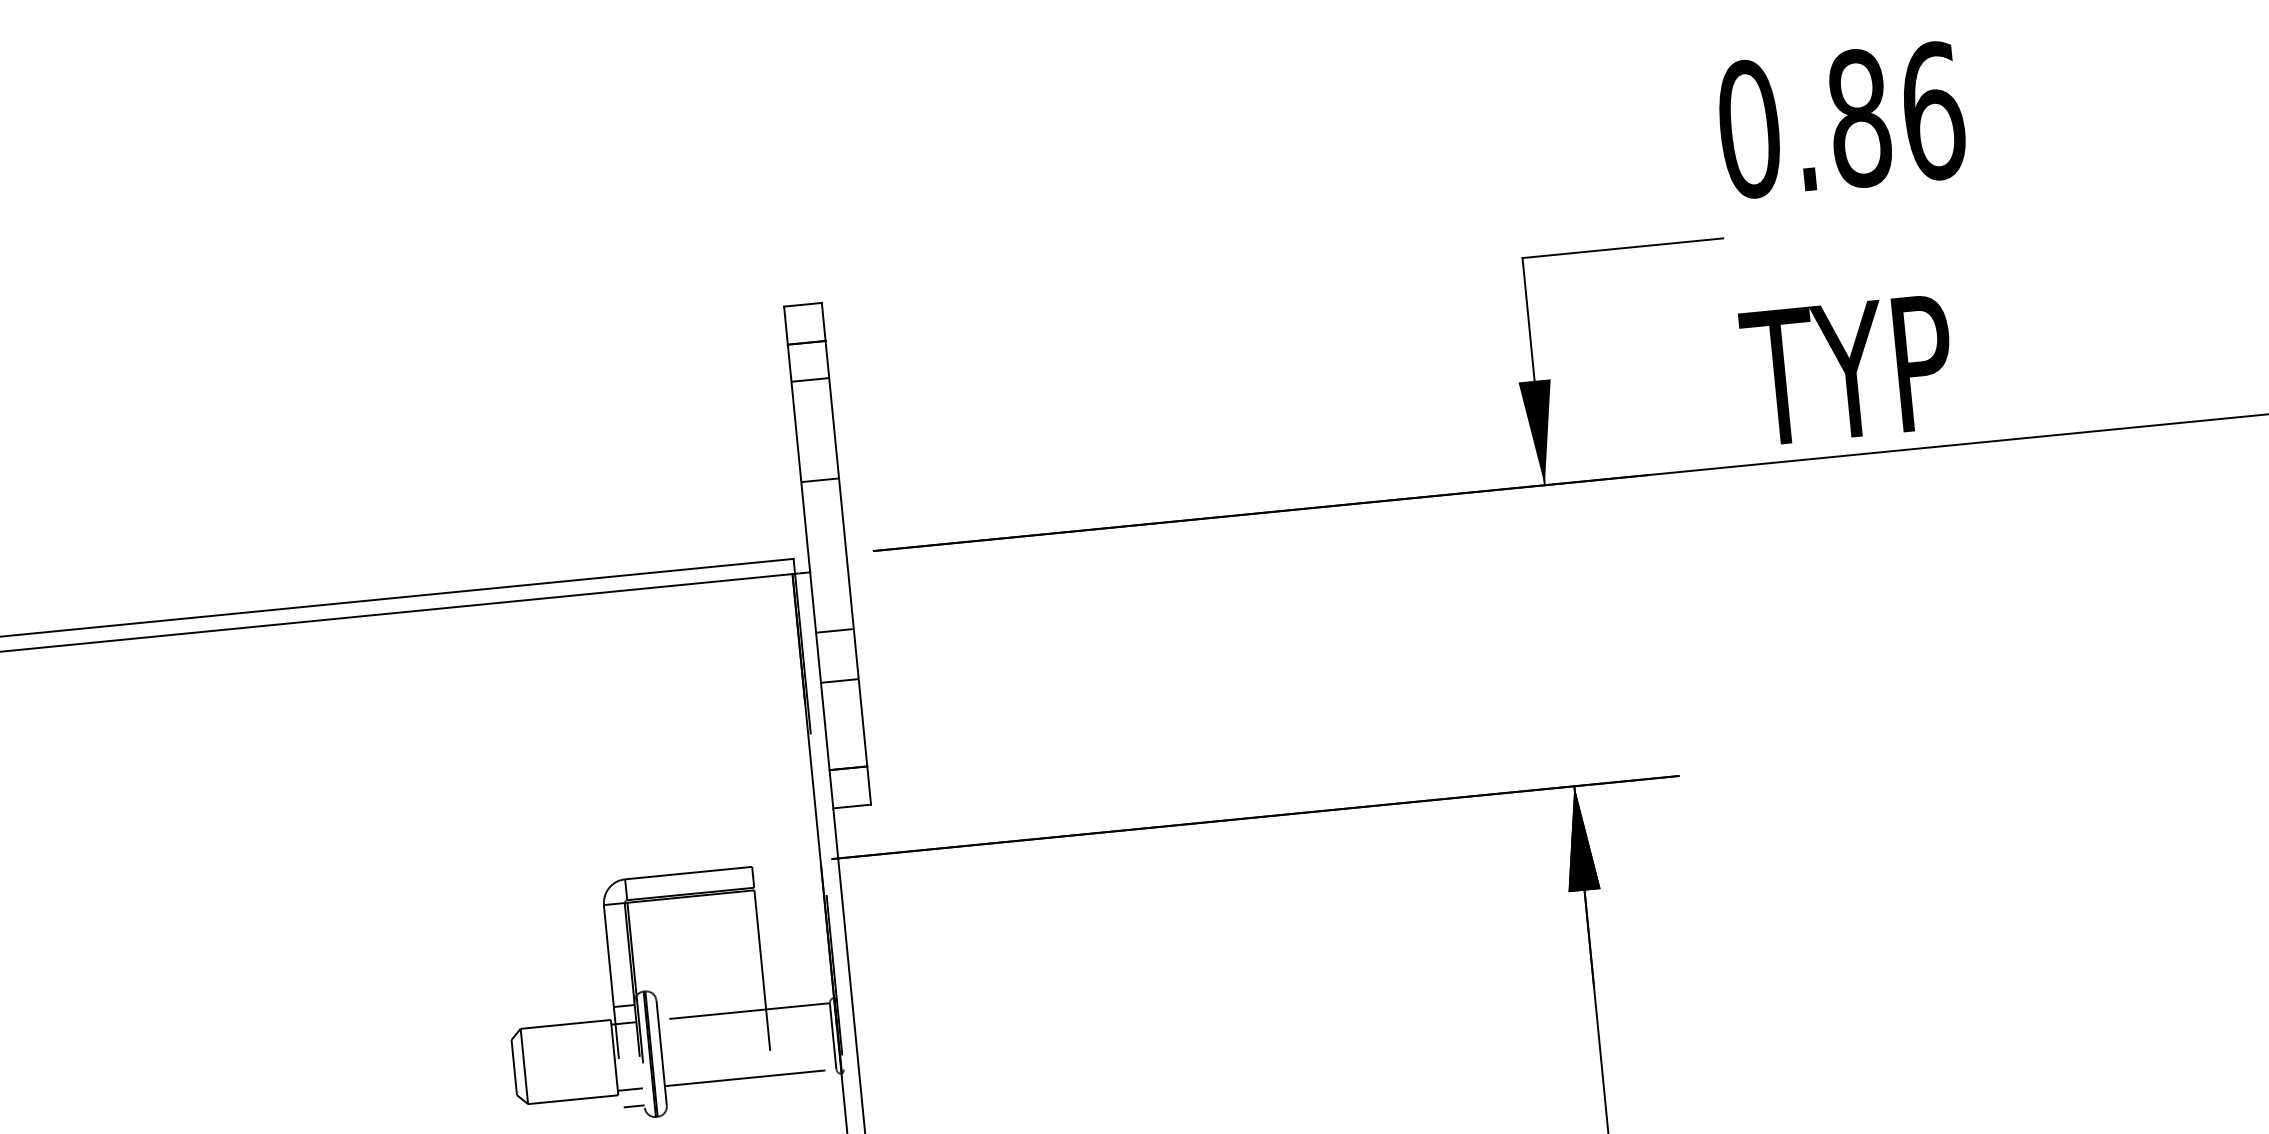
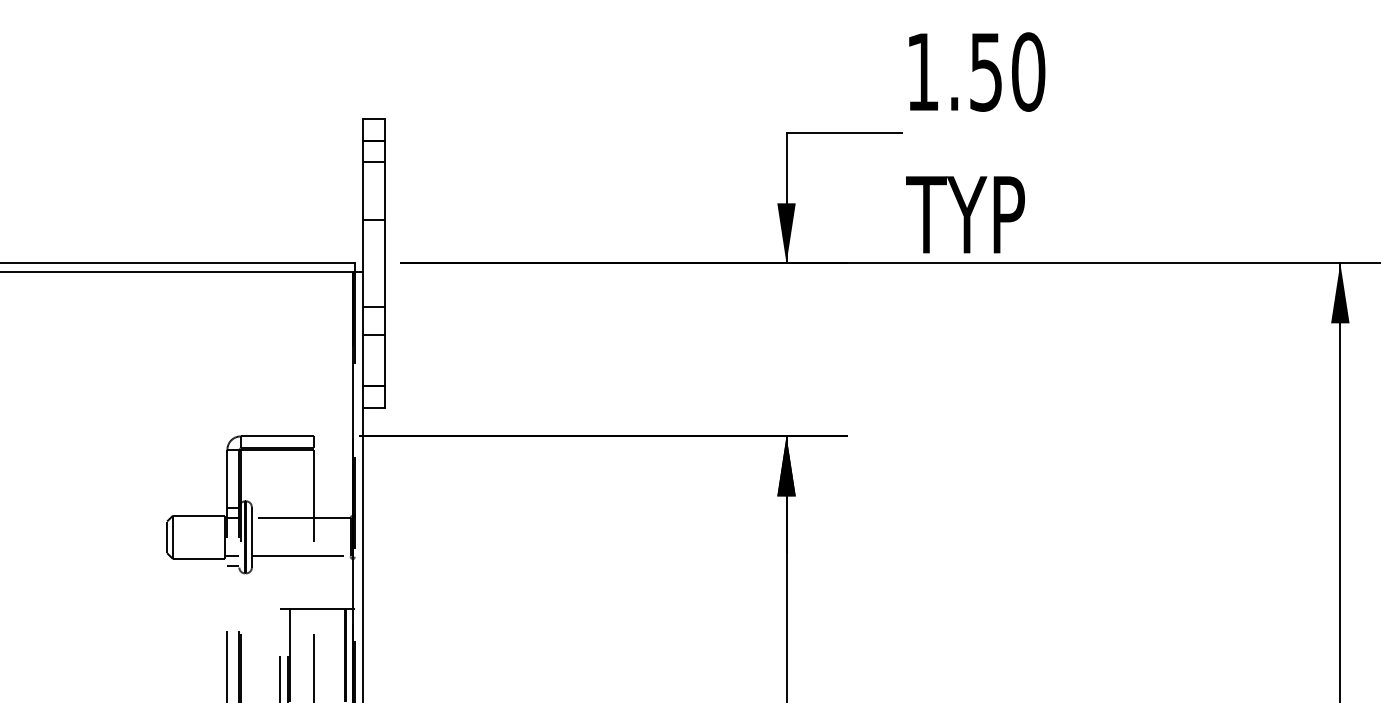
text: (1840, 119) -> (975, 71), 0.86 -> 1.50

